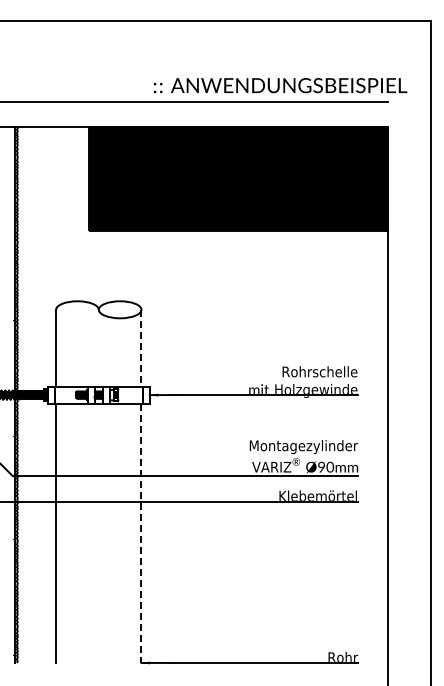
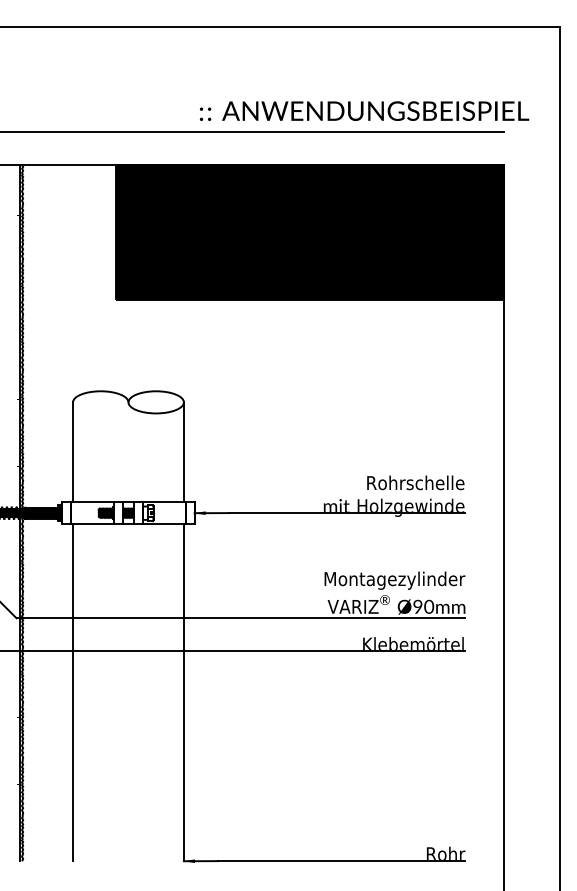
line: (141, 348) -> (183, 452), dashed -> solid
line: (141, 533) -> (183, 692), dashed -> solid

